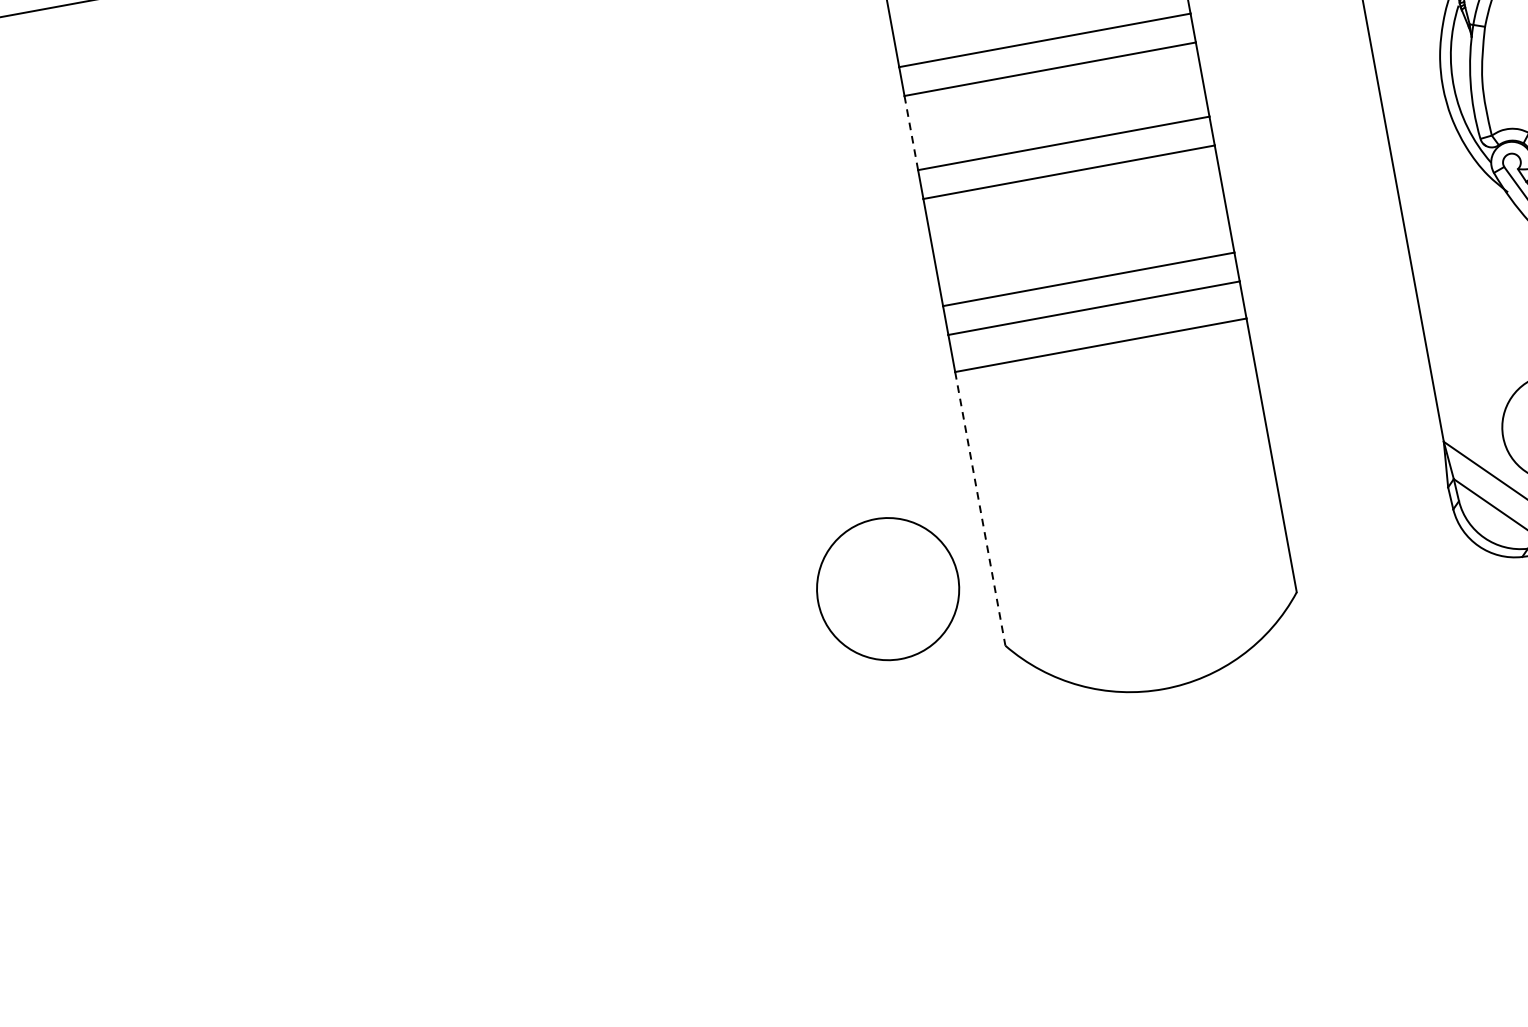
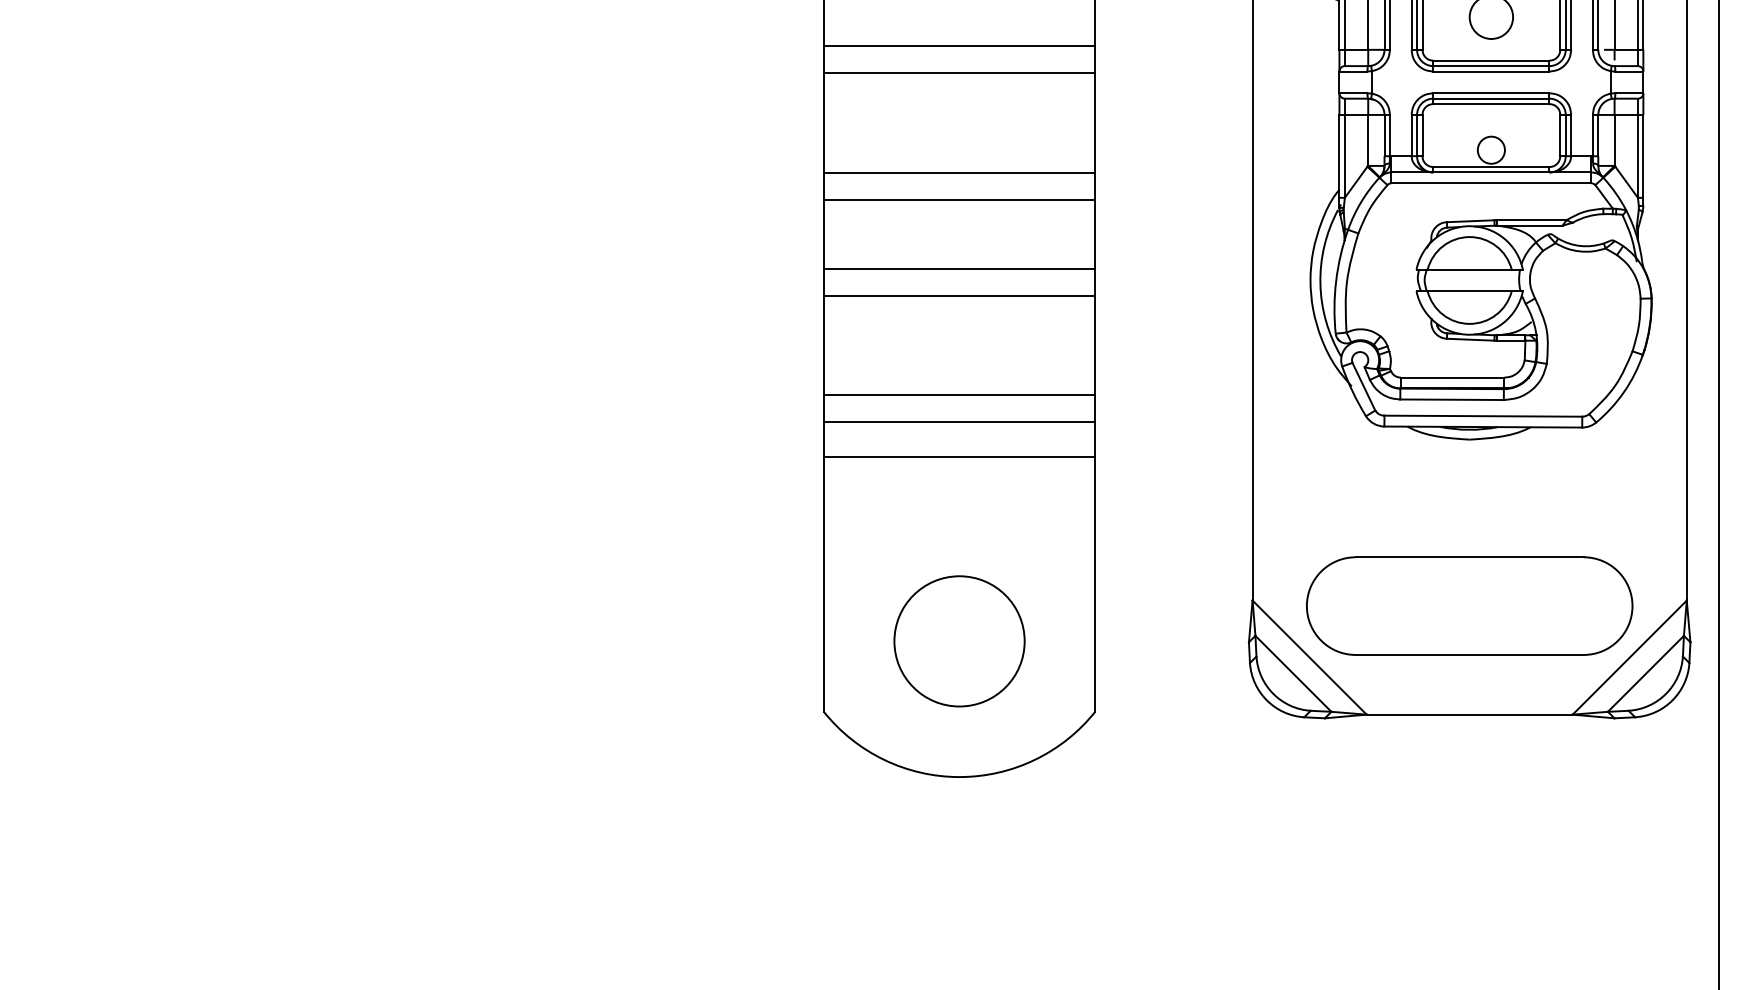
line: (910, 133) -> (823, 234), dashed -> solid
line: (979, 509) -> (823, 584), dashed -> solid
circle: (888, 589) -> (959, 641), moved

